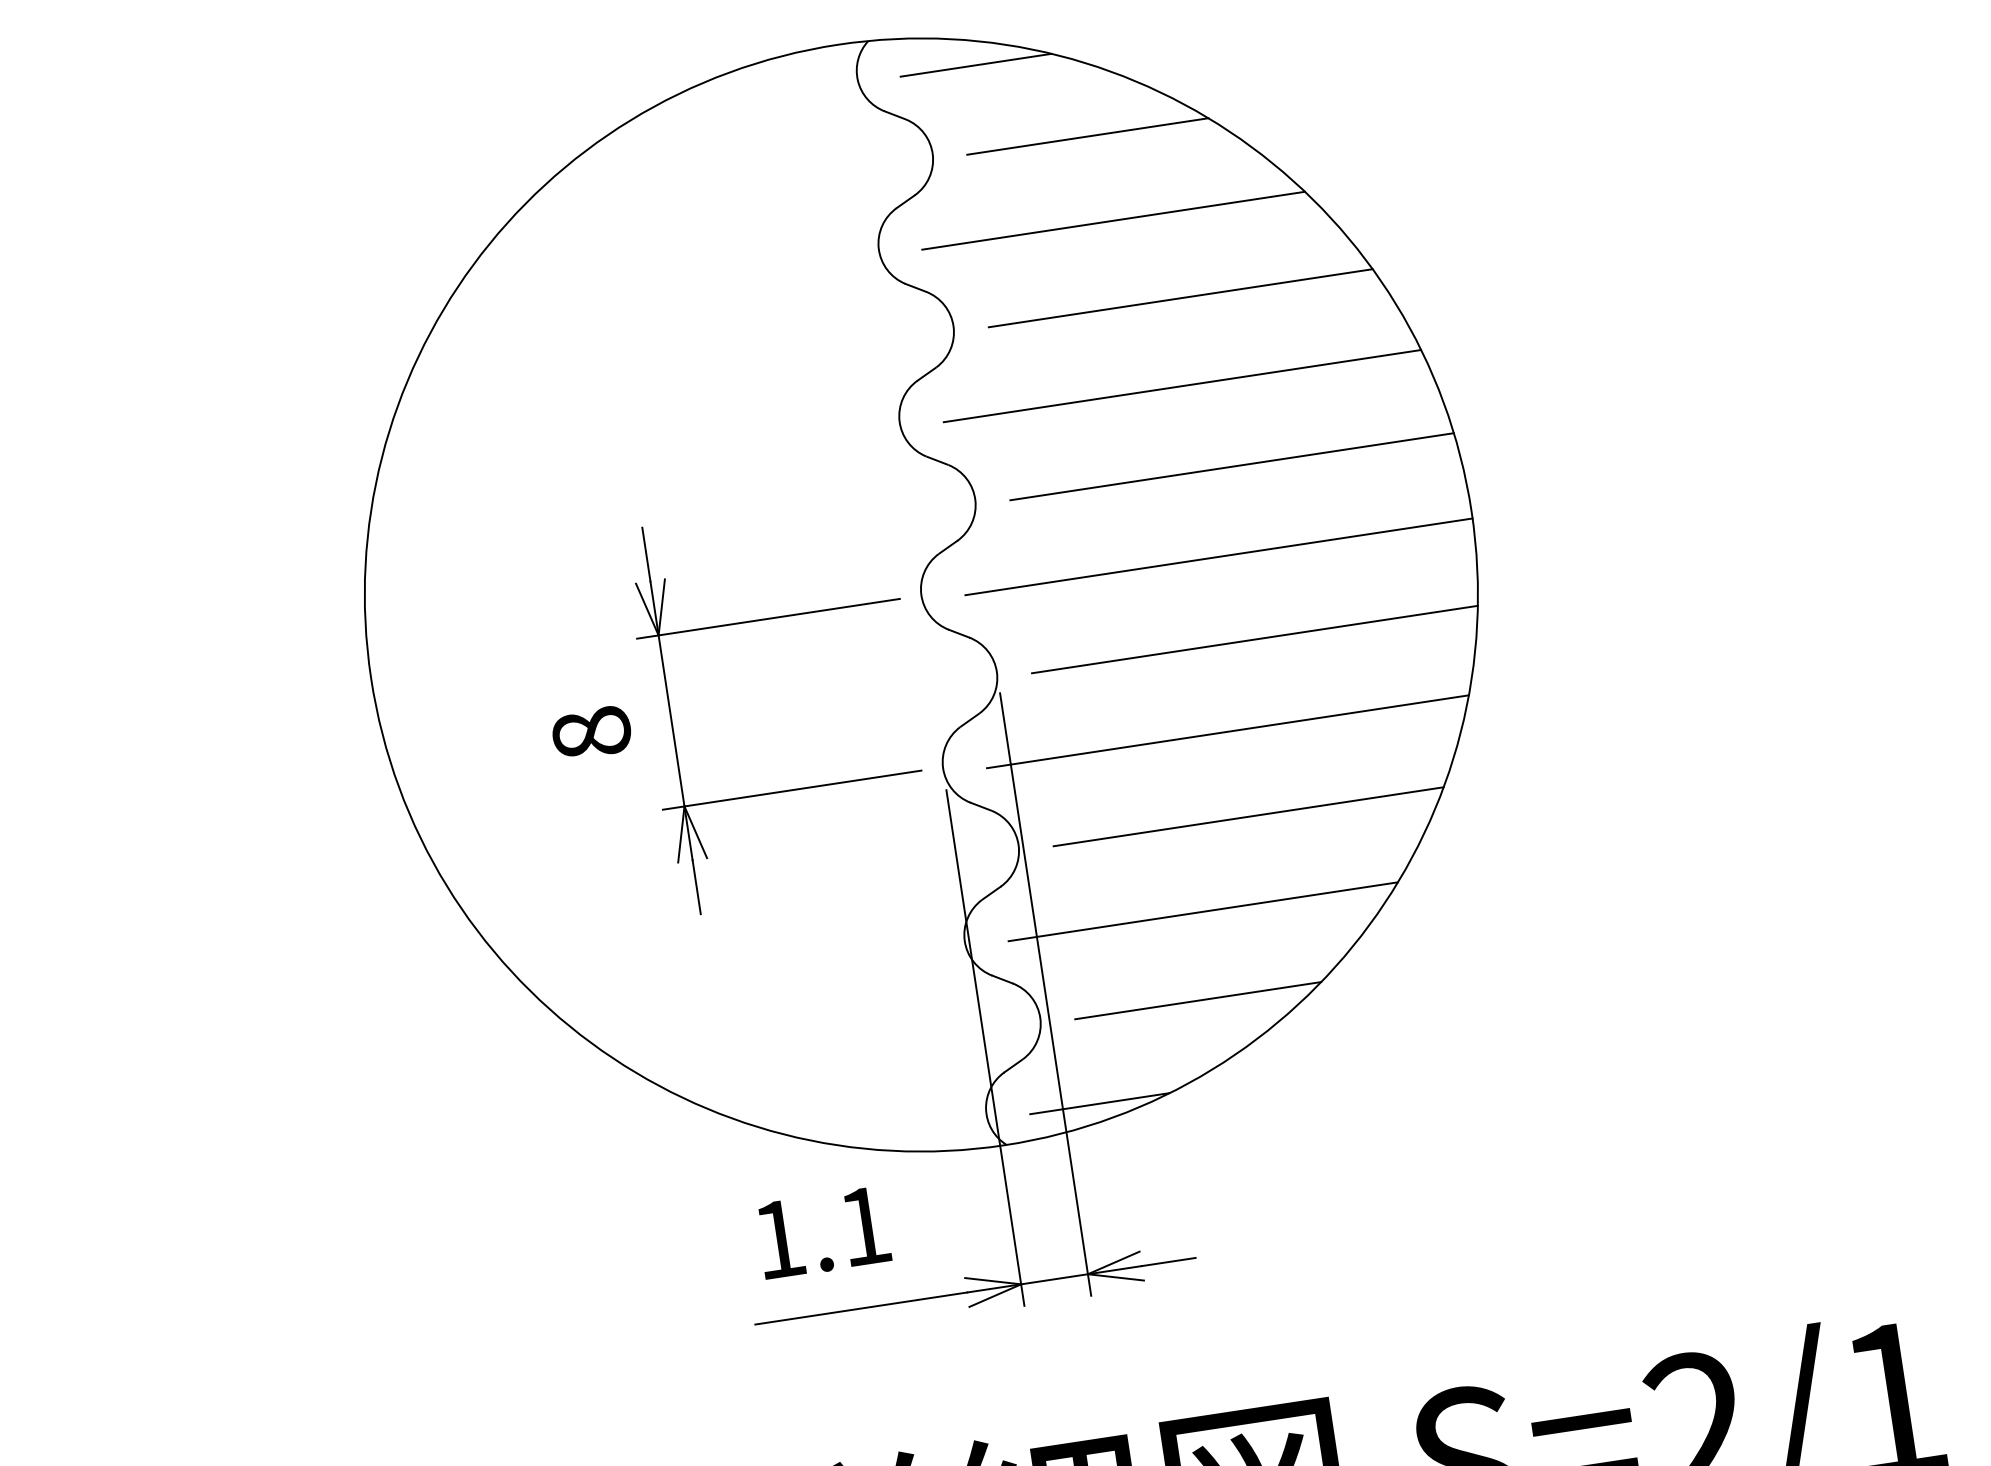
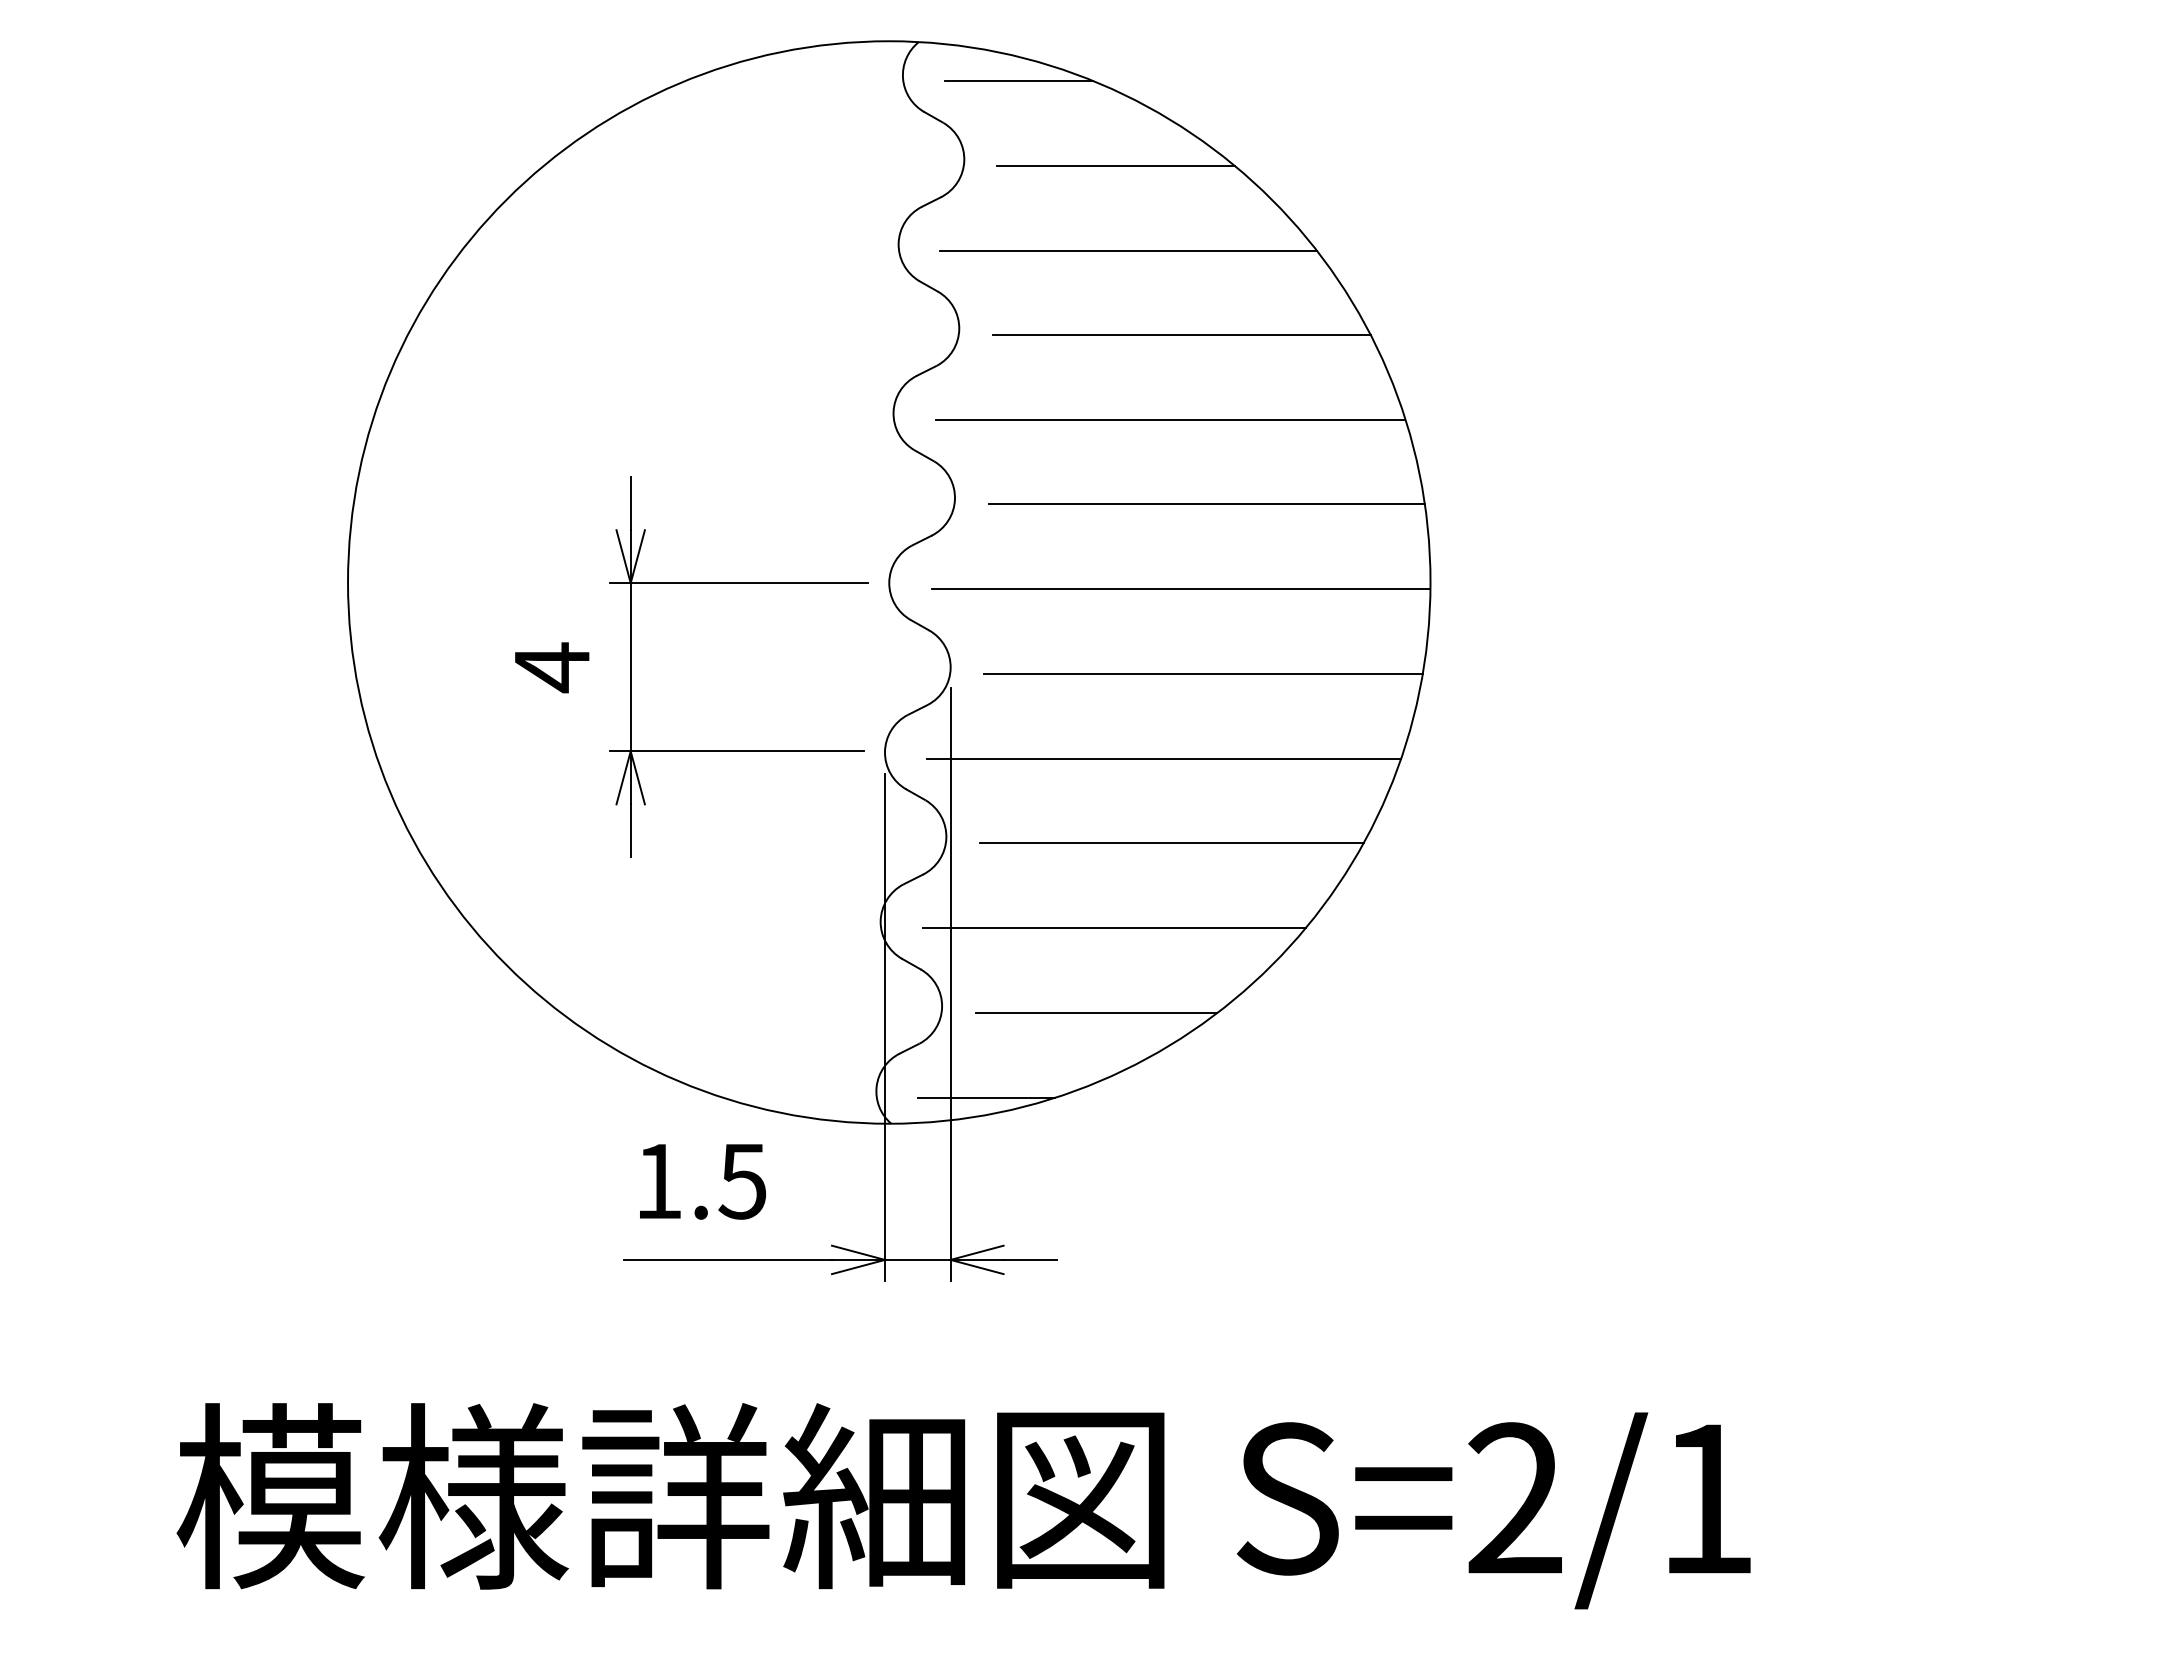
text: (592, 733) -> (552, 667), 8 -> 4
text: (864, 1226) -> (742, 1181), 1.1 -> 1.5

